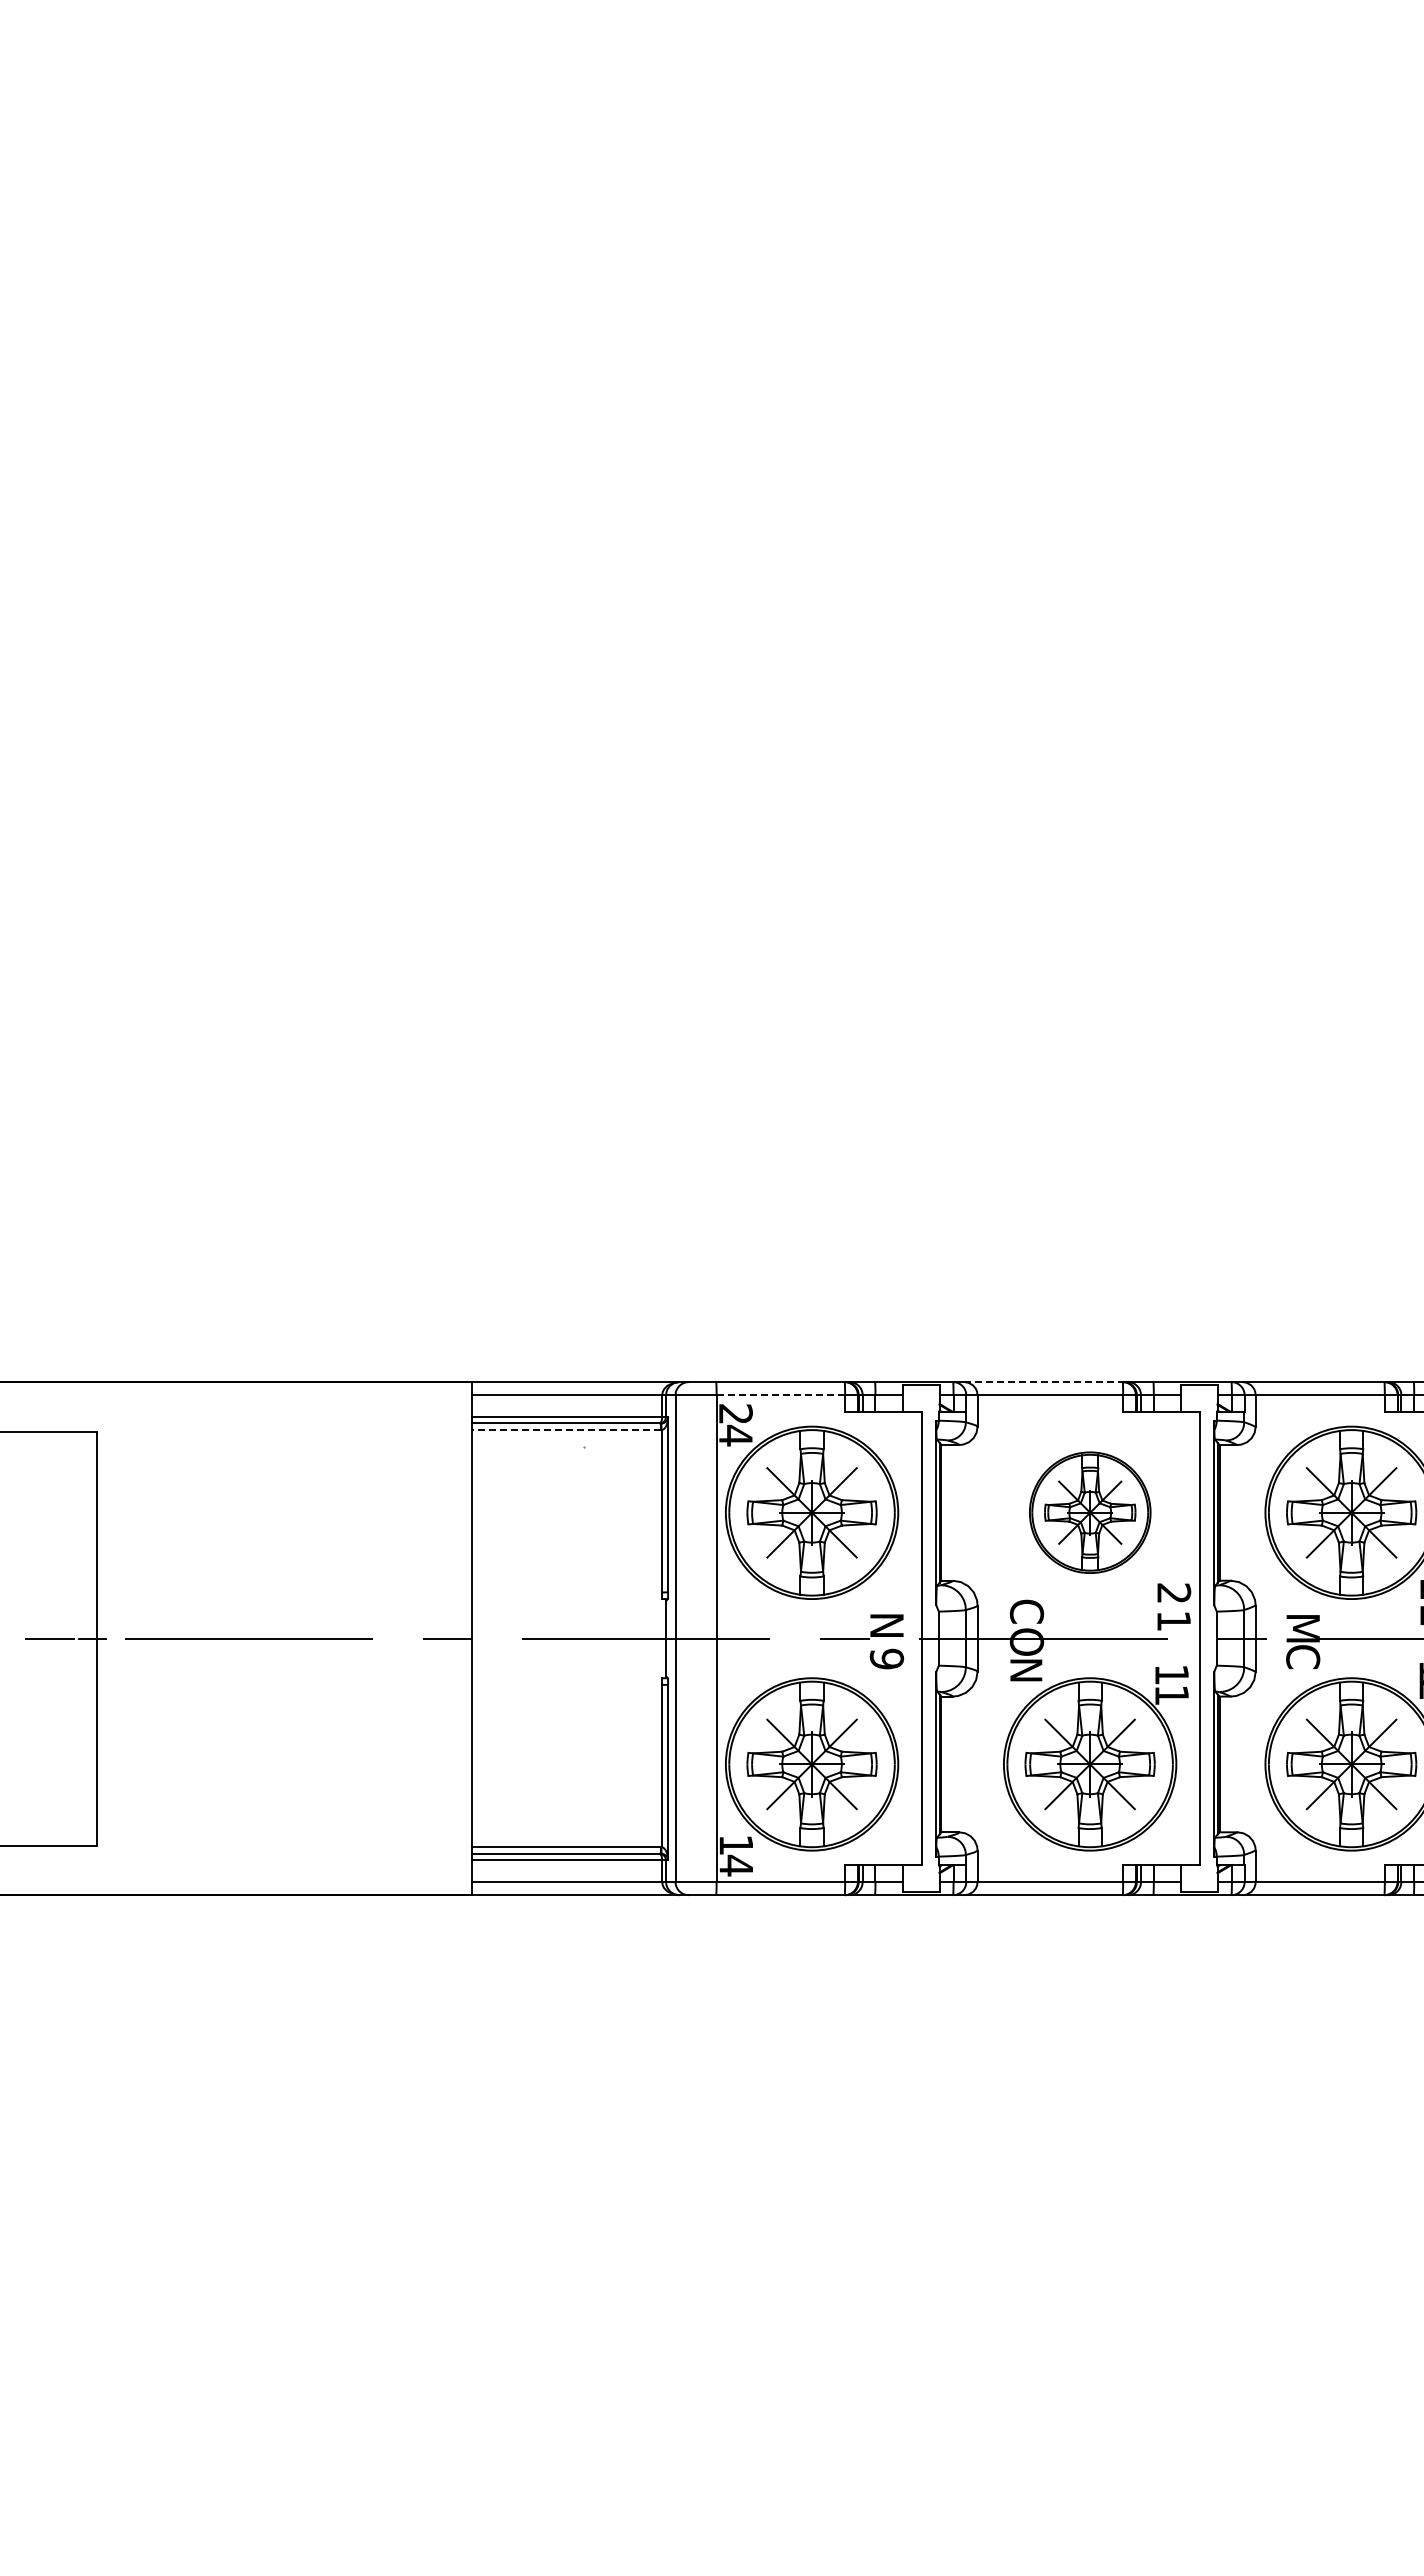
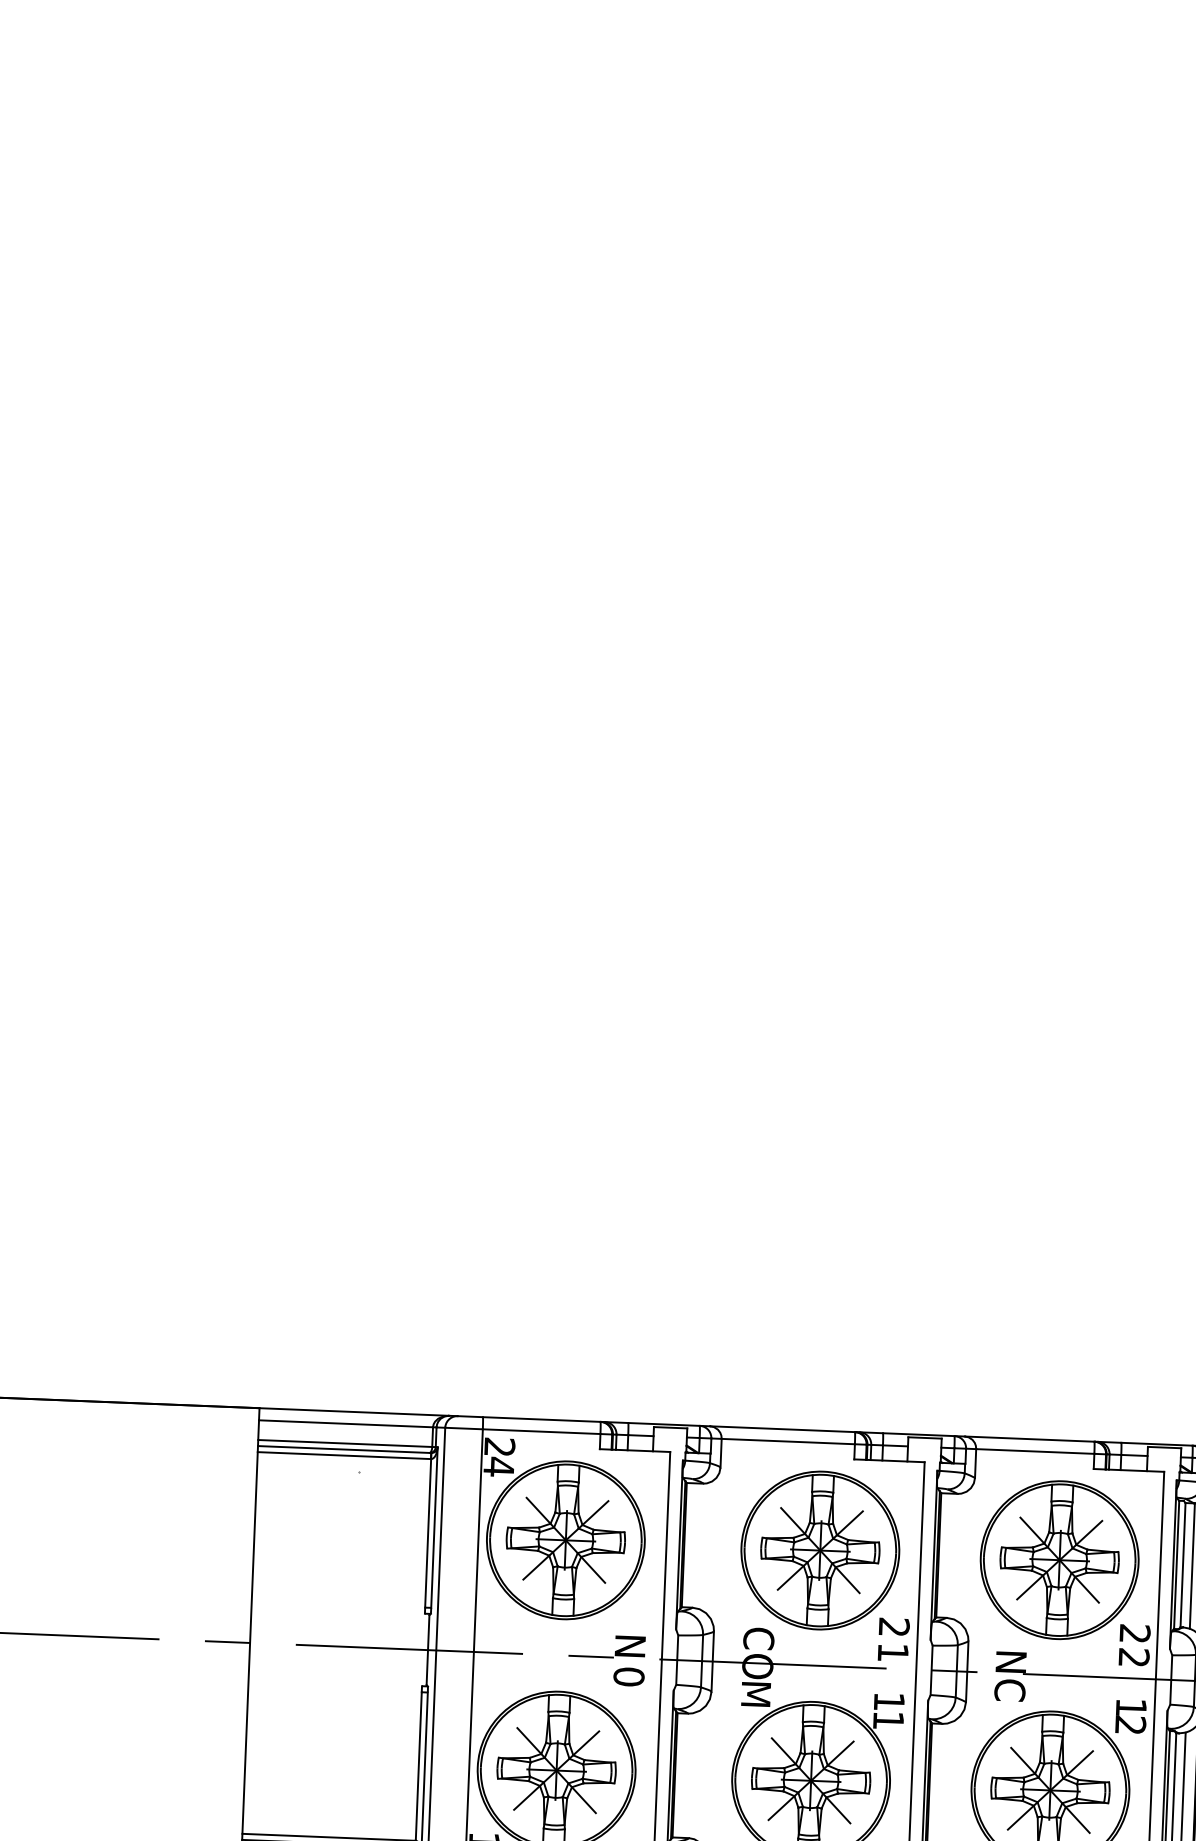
line: (1044, 1382) -> (783, 1429), dashed -> solid
line: (780, 1395) -> (541, 1431), dashed -> solid
line: (566, 1430) -> (344, 1455), dashed -> solid
part: (1090, 1512) -> (820, 1550), size x1.43
text: (1302, 1630) -> (1010, 1666), M -> N
text: (886, 1658) -> (628, 1676), 9 -> 0
text: (1026, 1674) -> (756, 1696), N -> M

